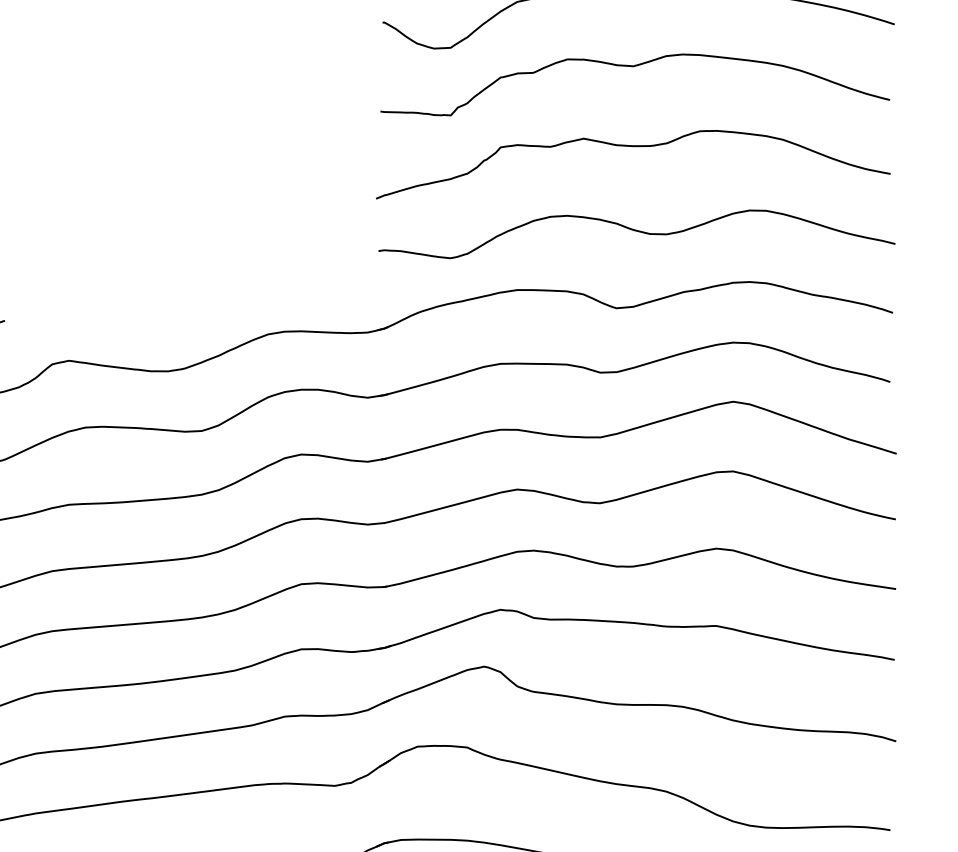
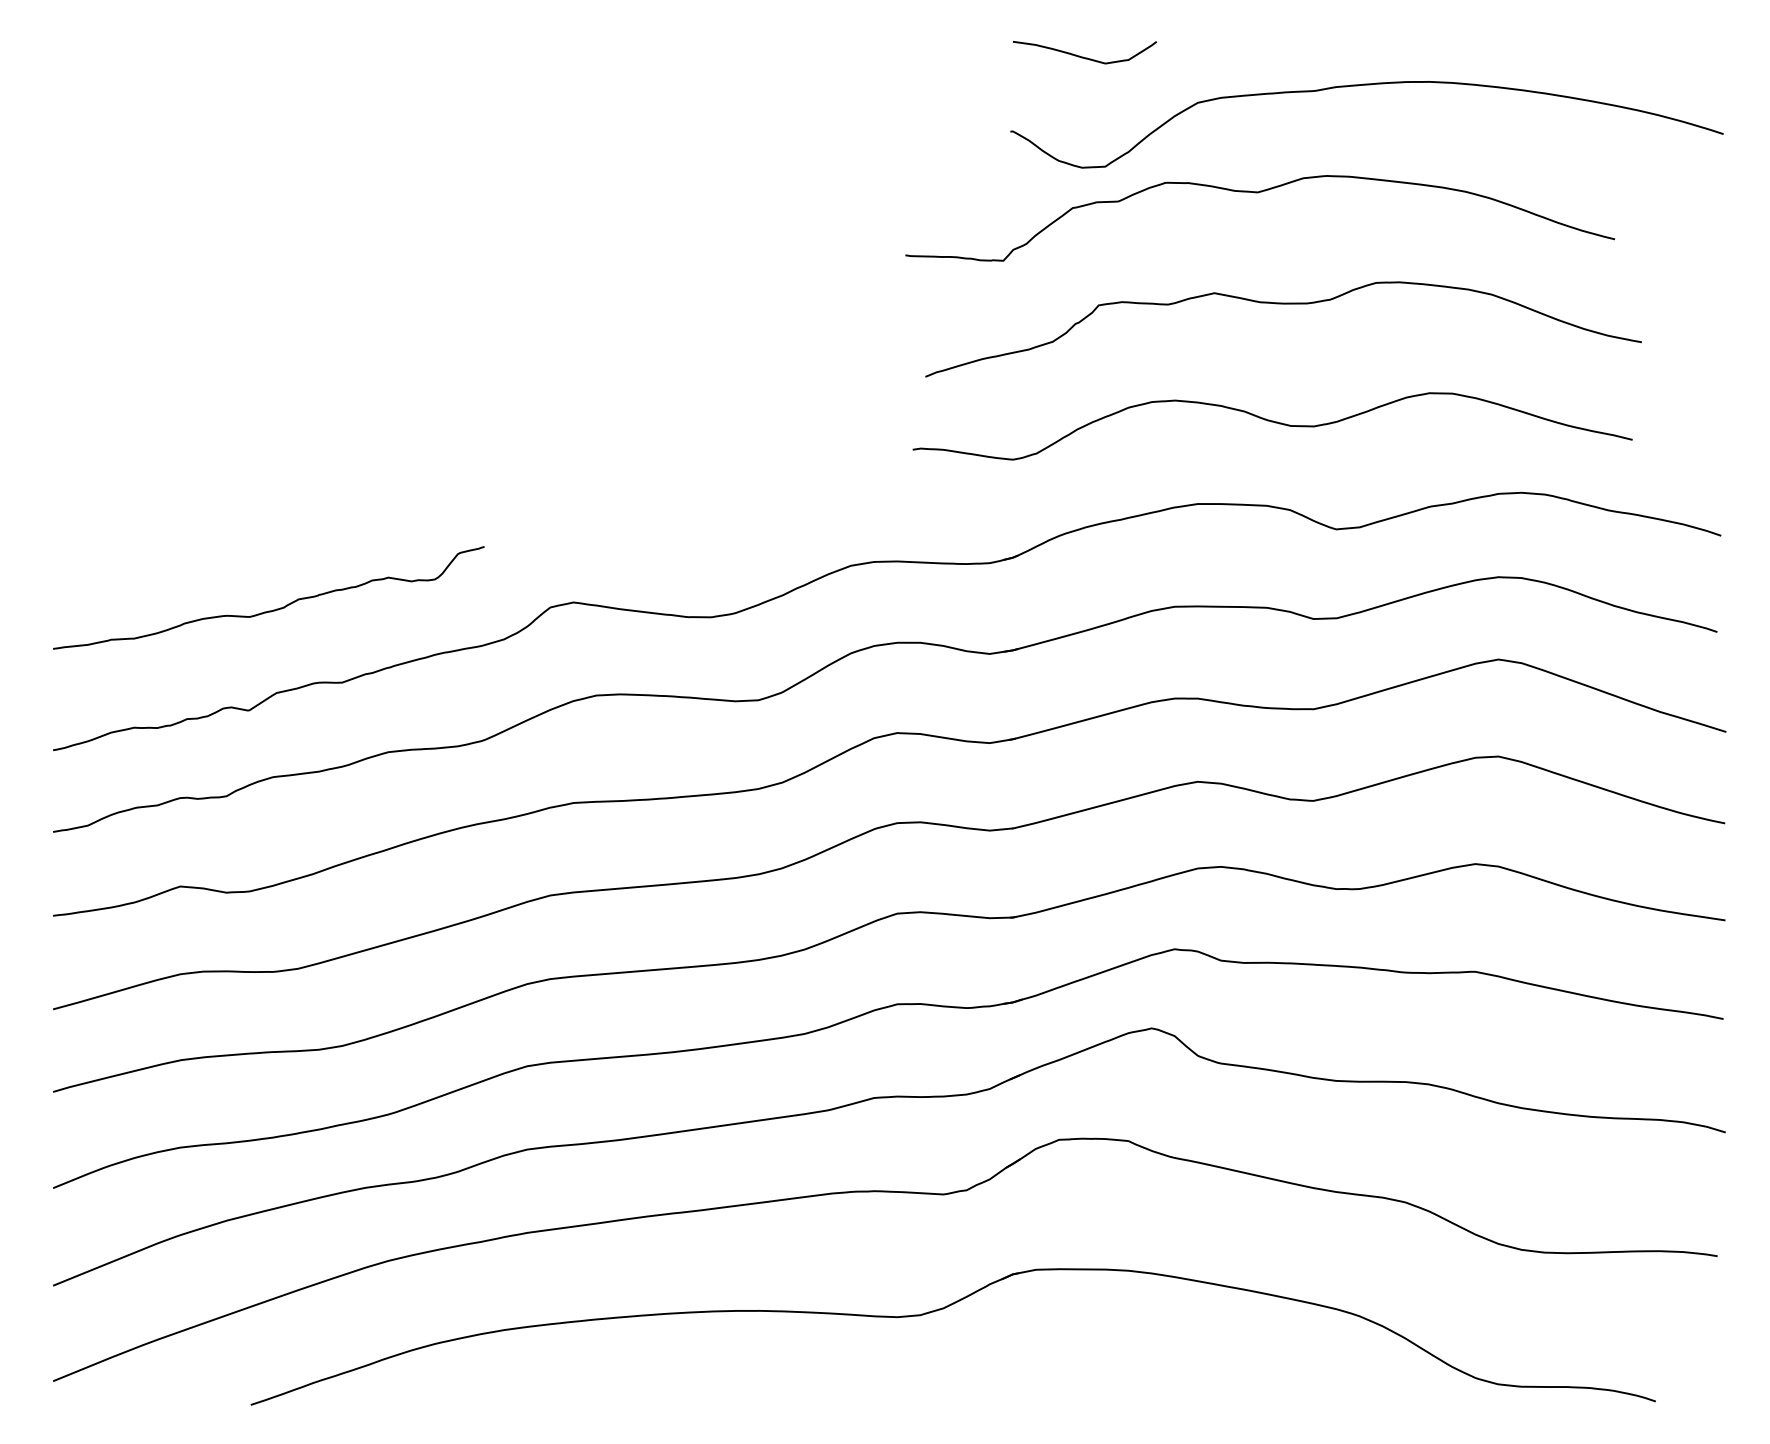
curve: (633, 67) -> (1258, 193), moved
curve: (633, 146) -> (1283, 304), moved
curve: (636, 231) -> (1272, 422), moved

